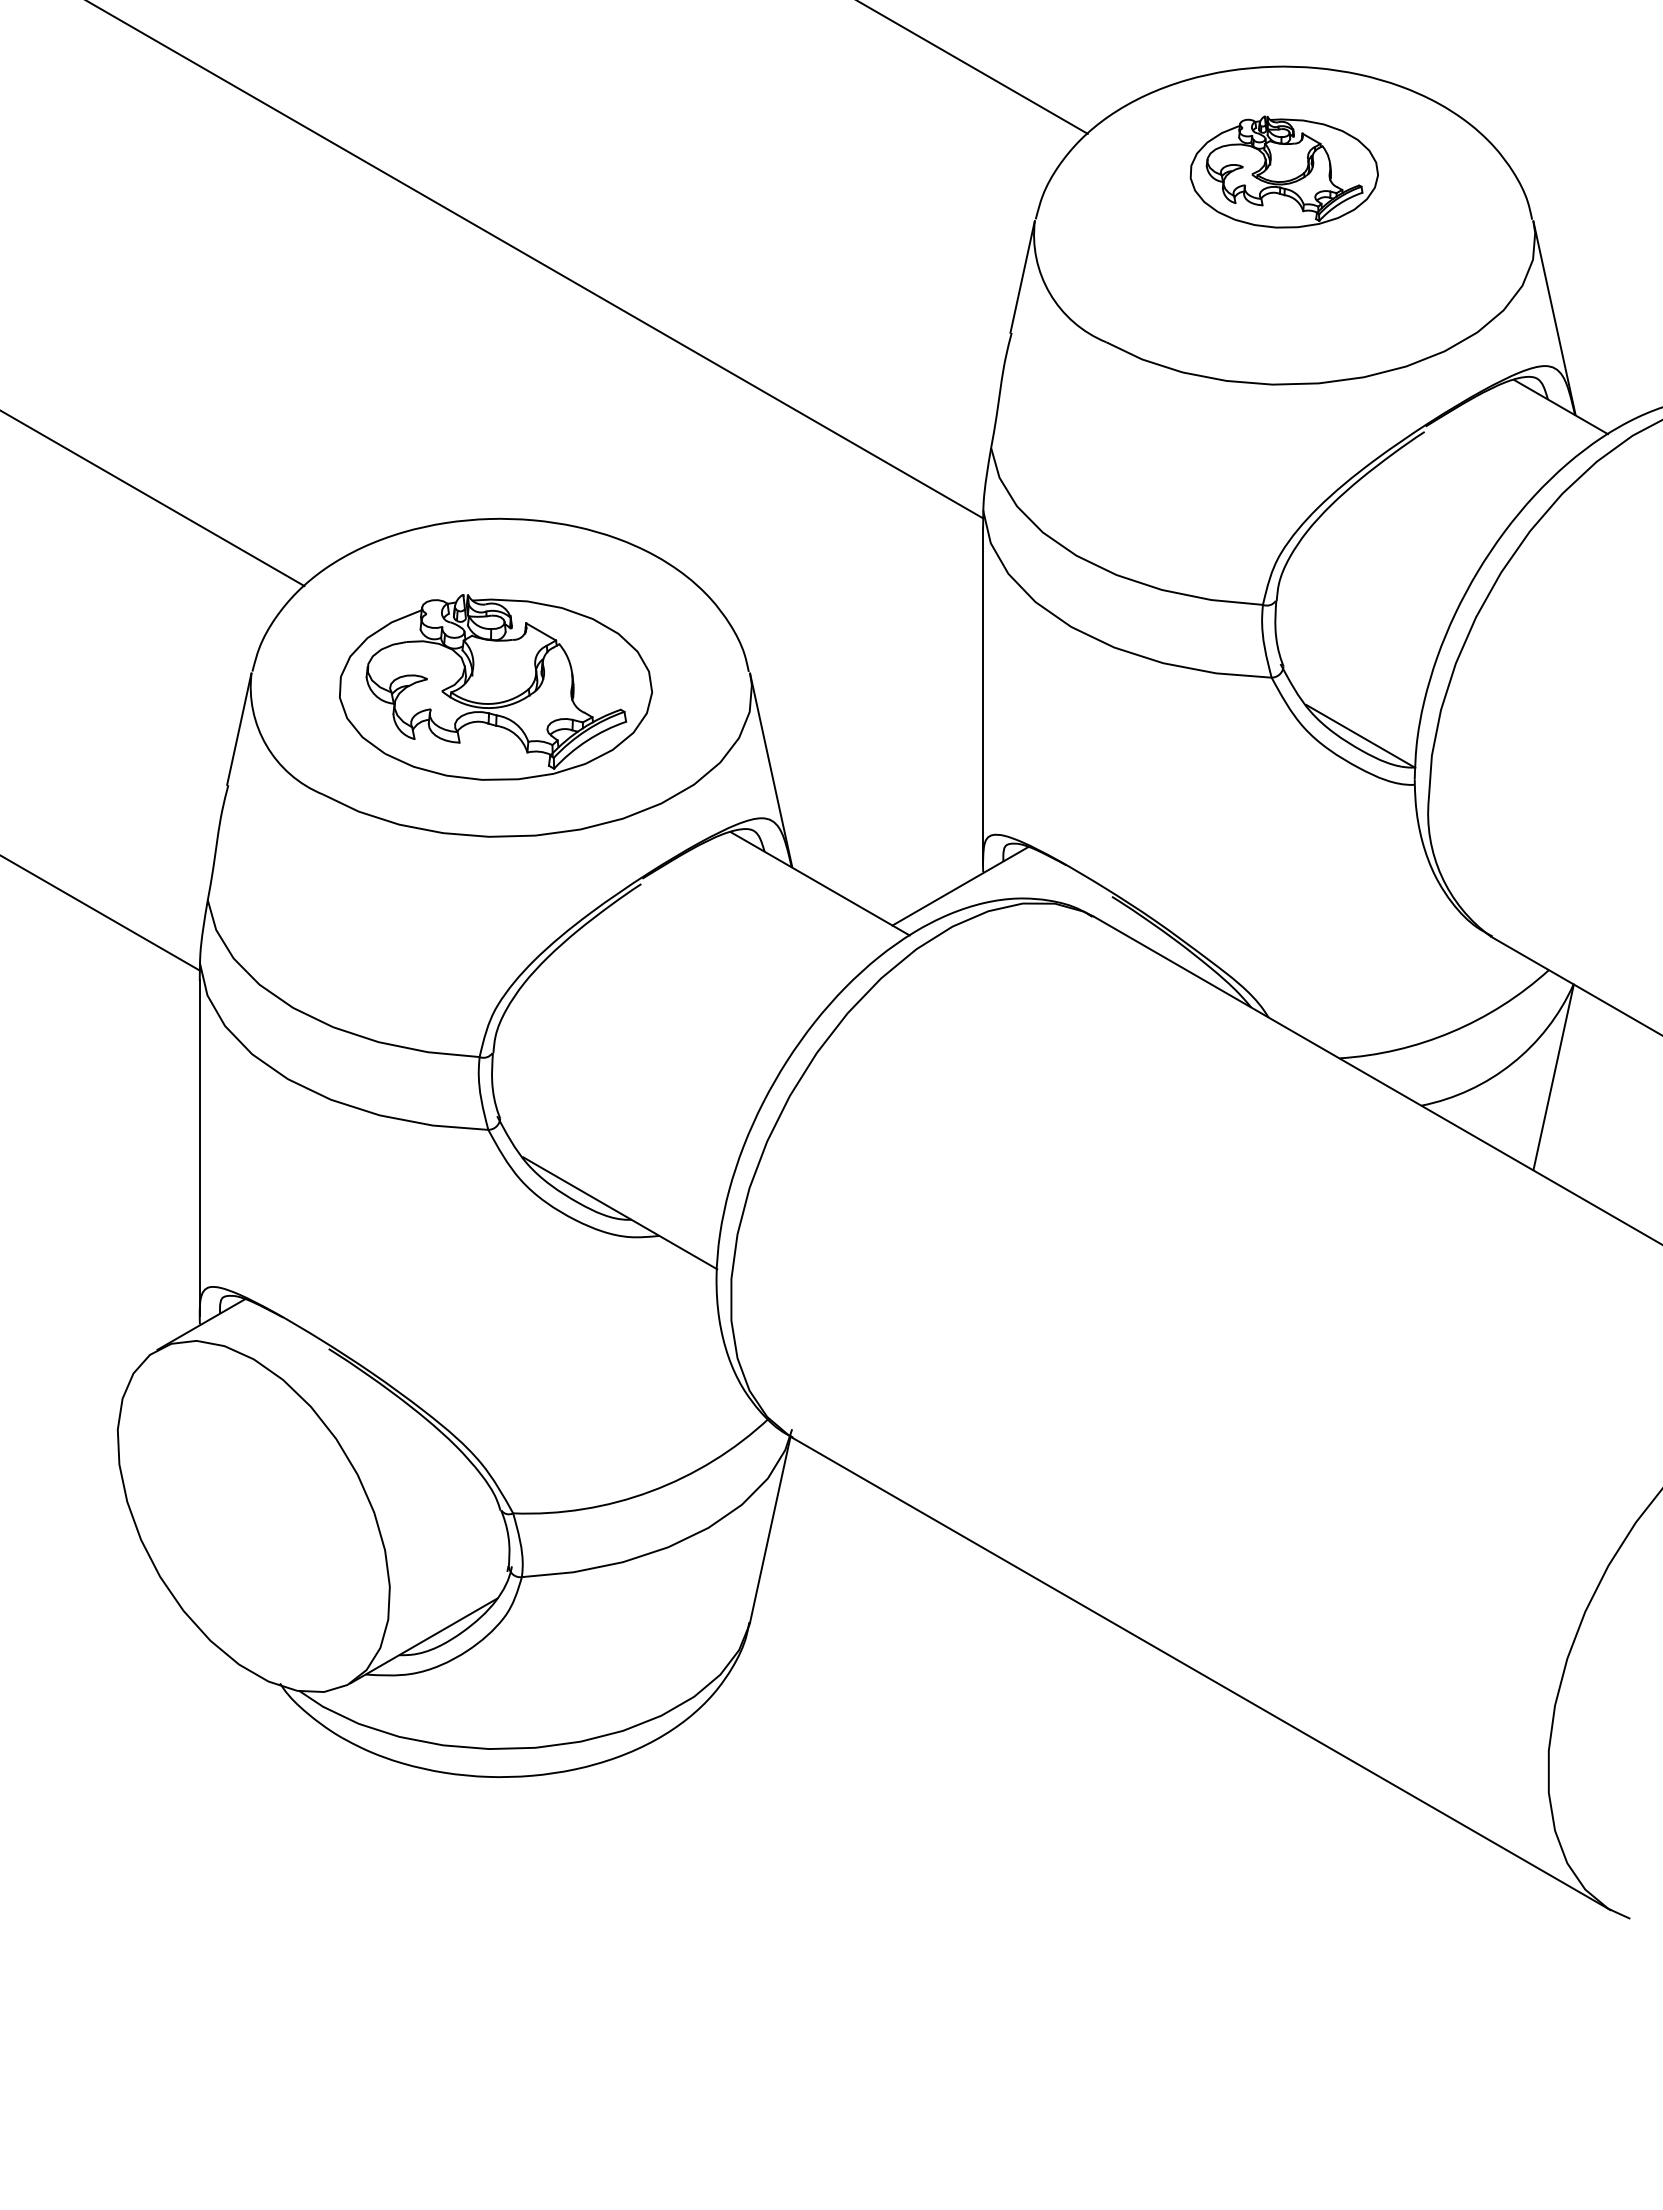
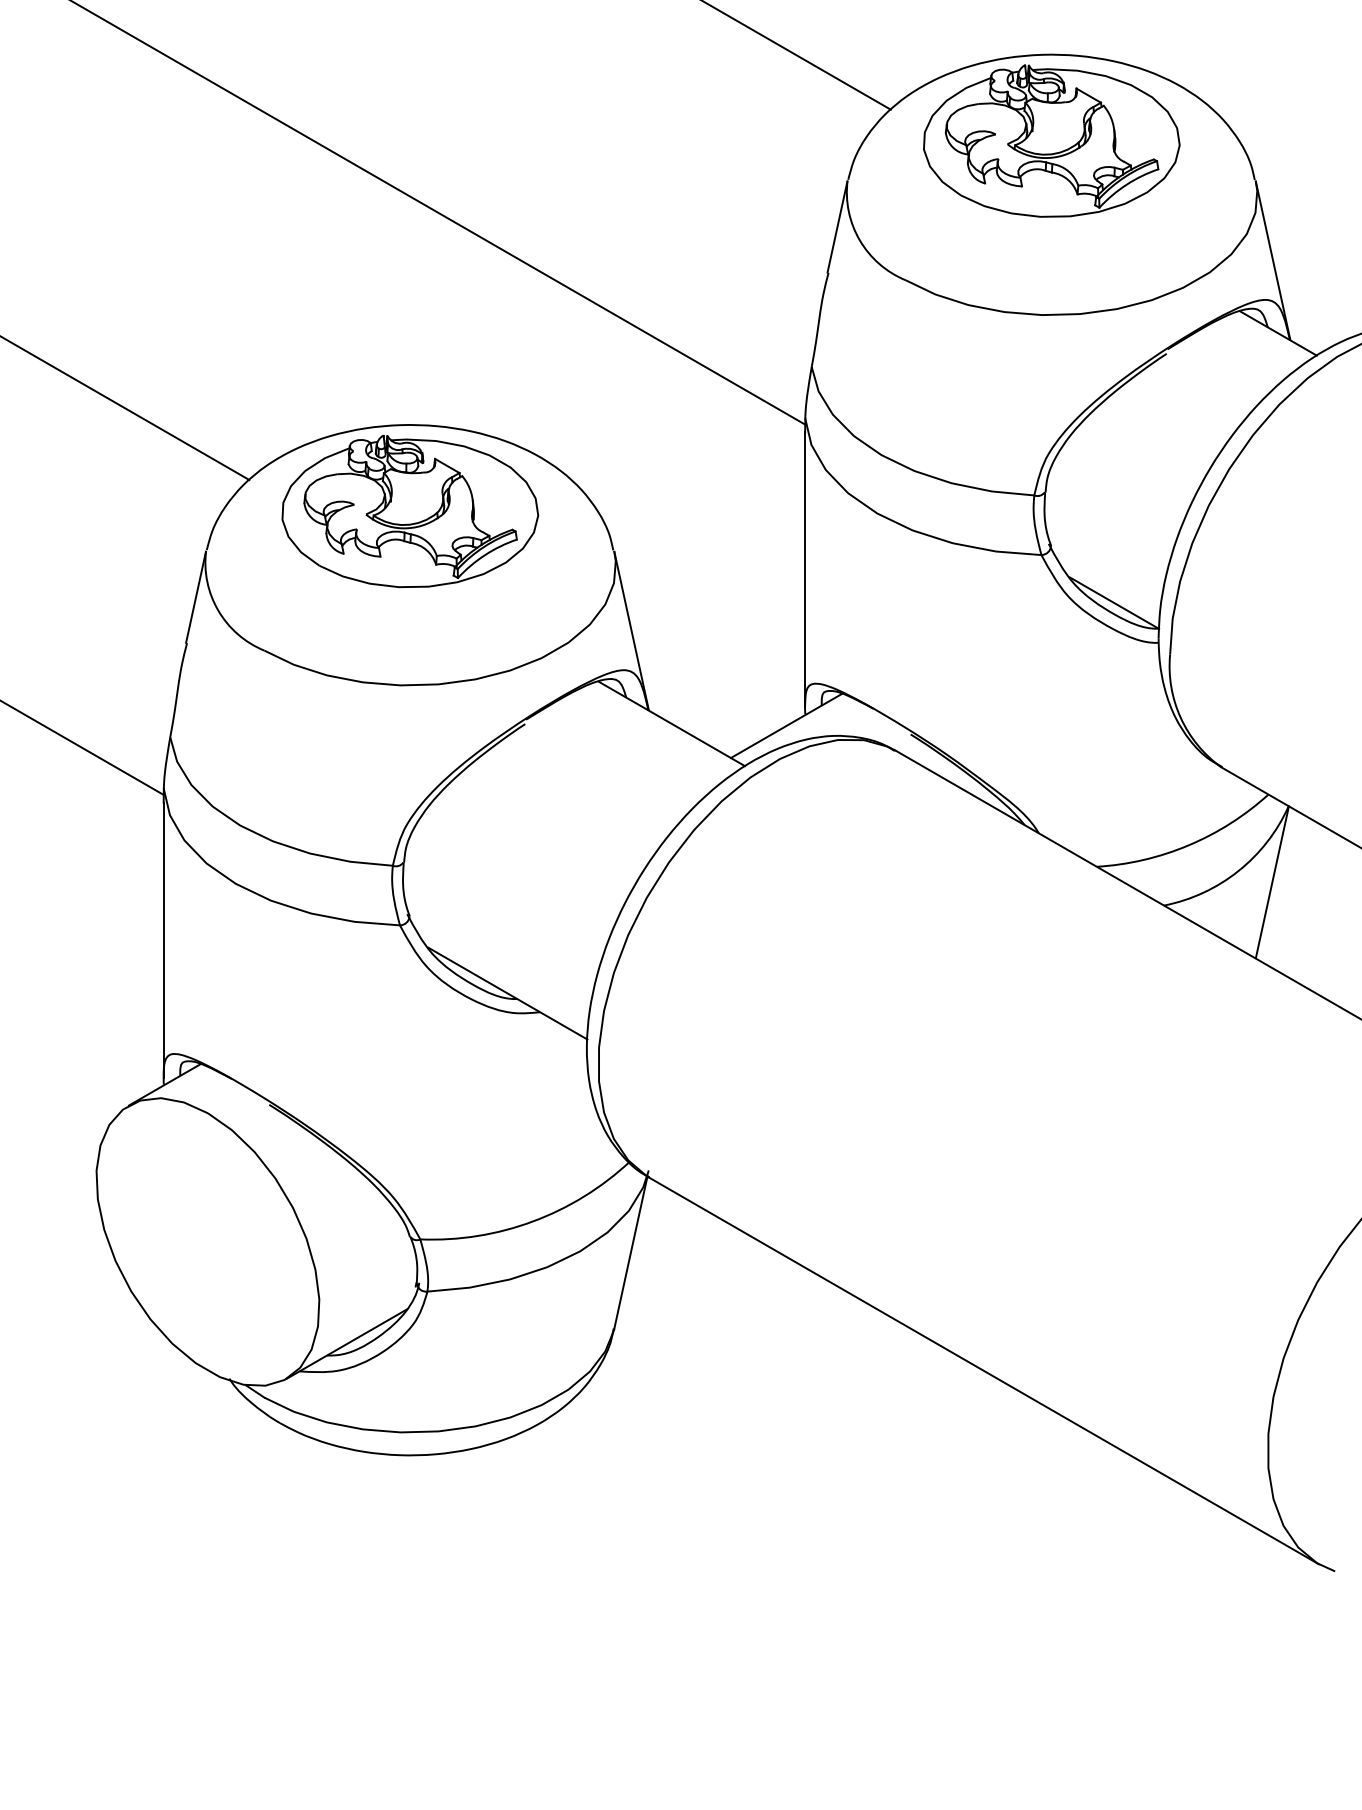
part: (1284, 171) -> (1051, 140), size x1.67
part: (496, 687) -> (410, 511), moved

